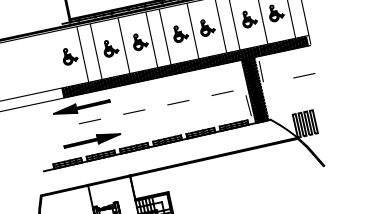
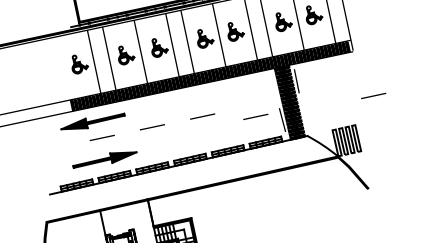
line: (304, 75) -> (373, 95), moved
line: (222, 92) -> (255, 116), moved

